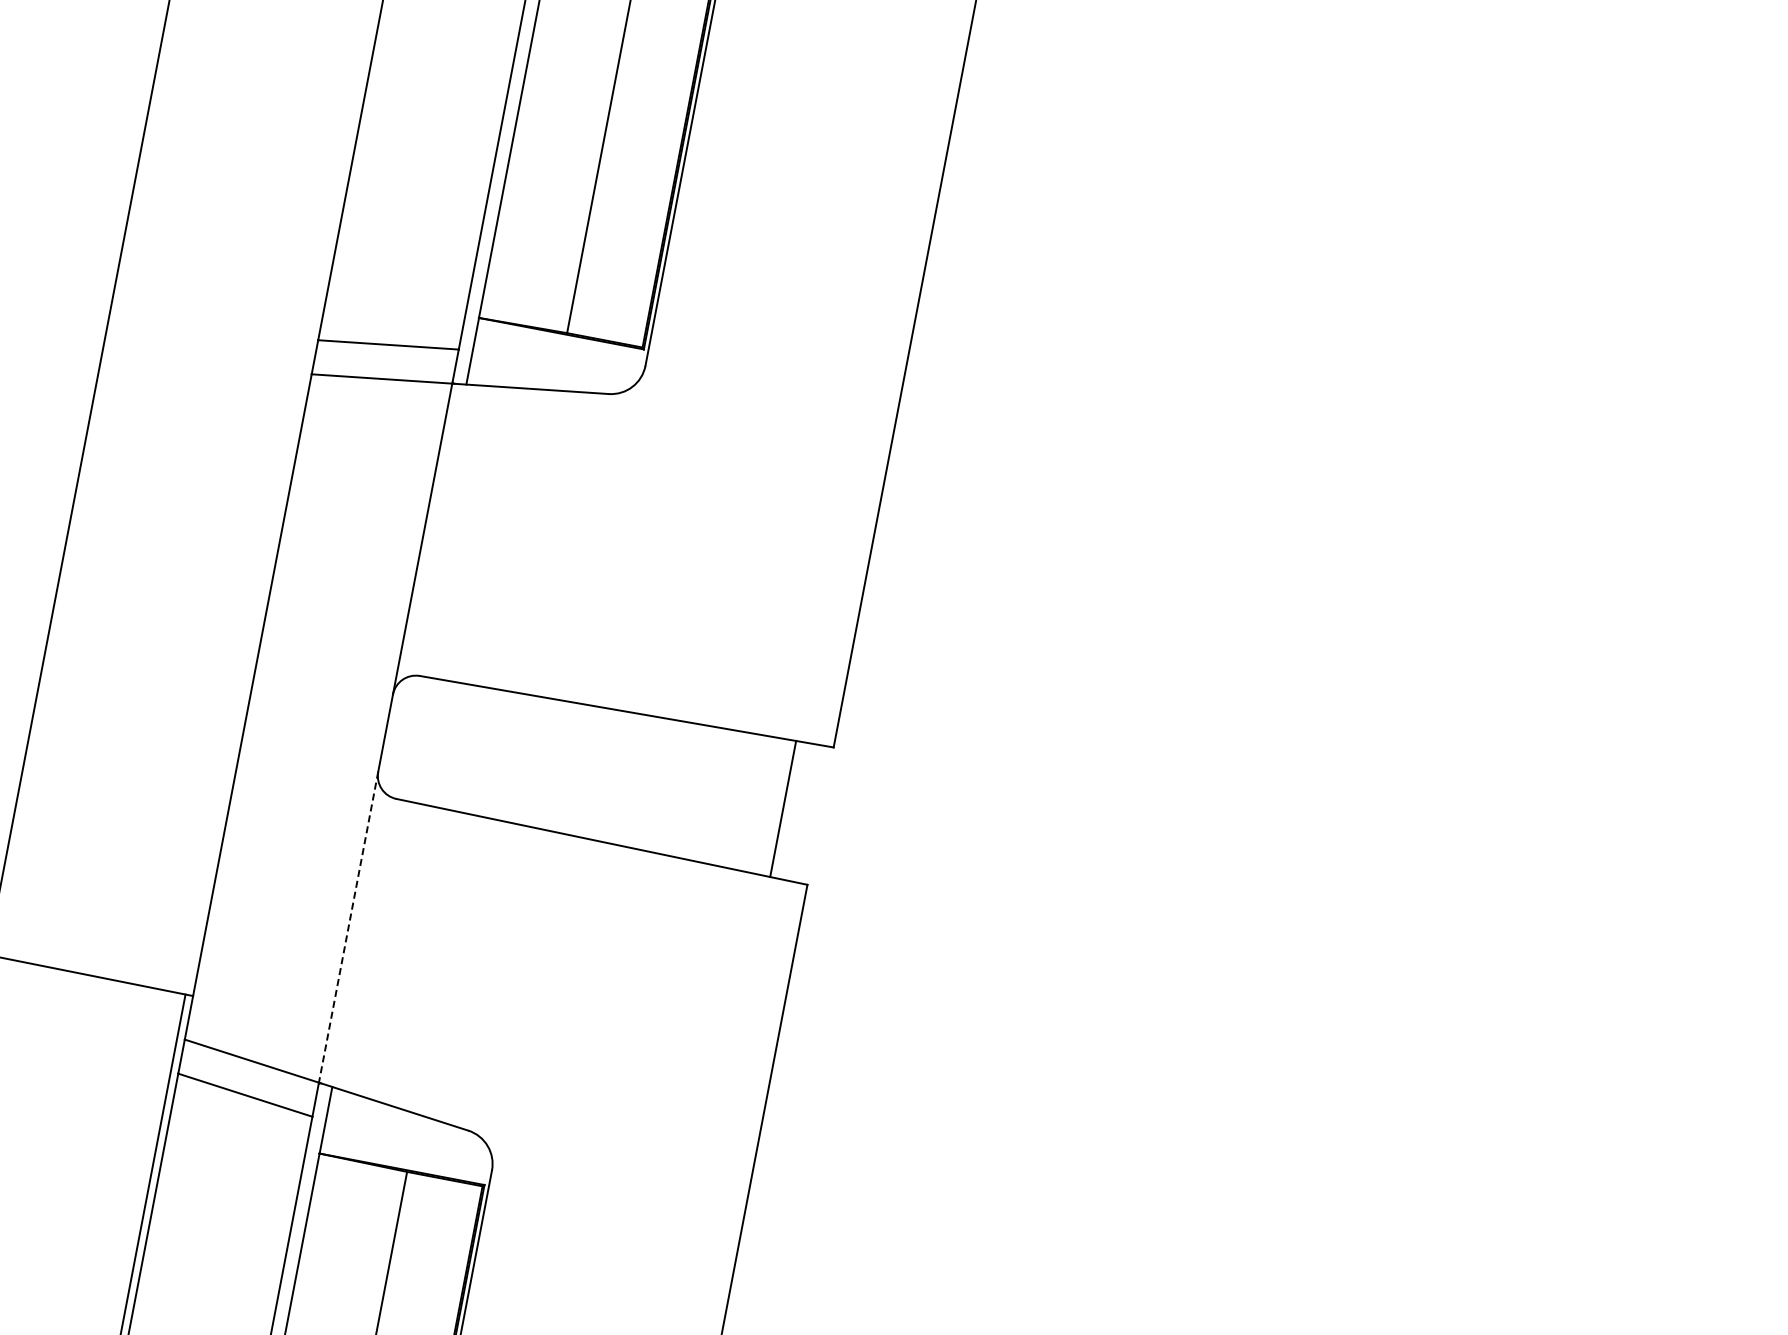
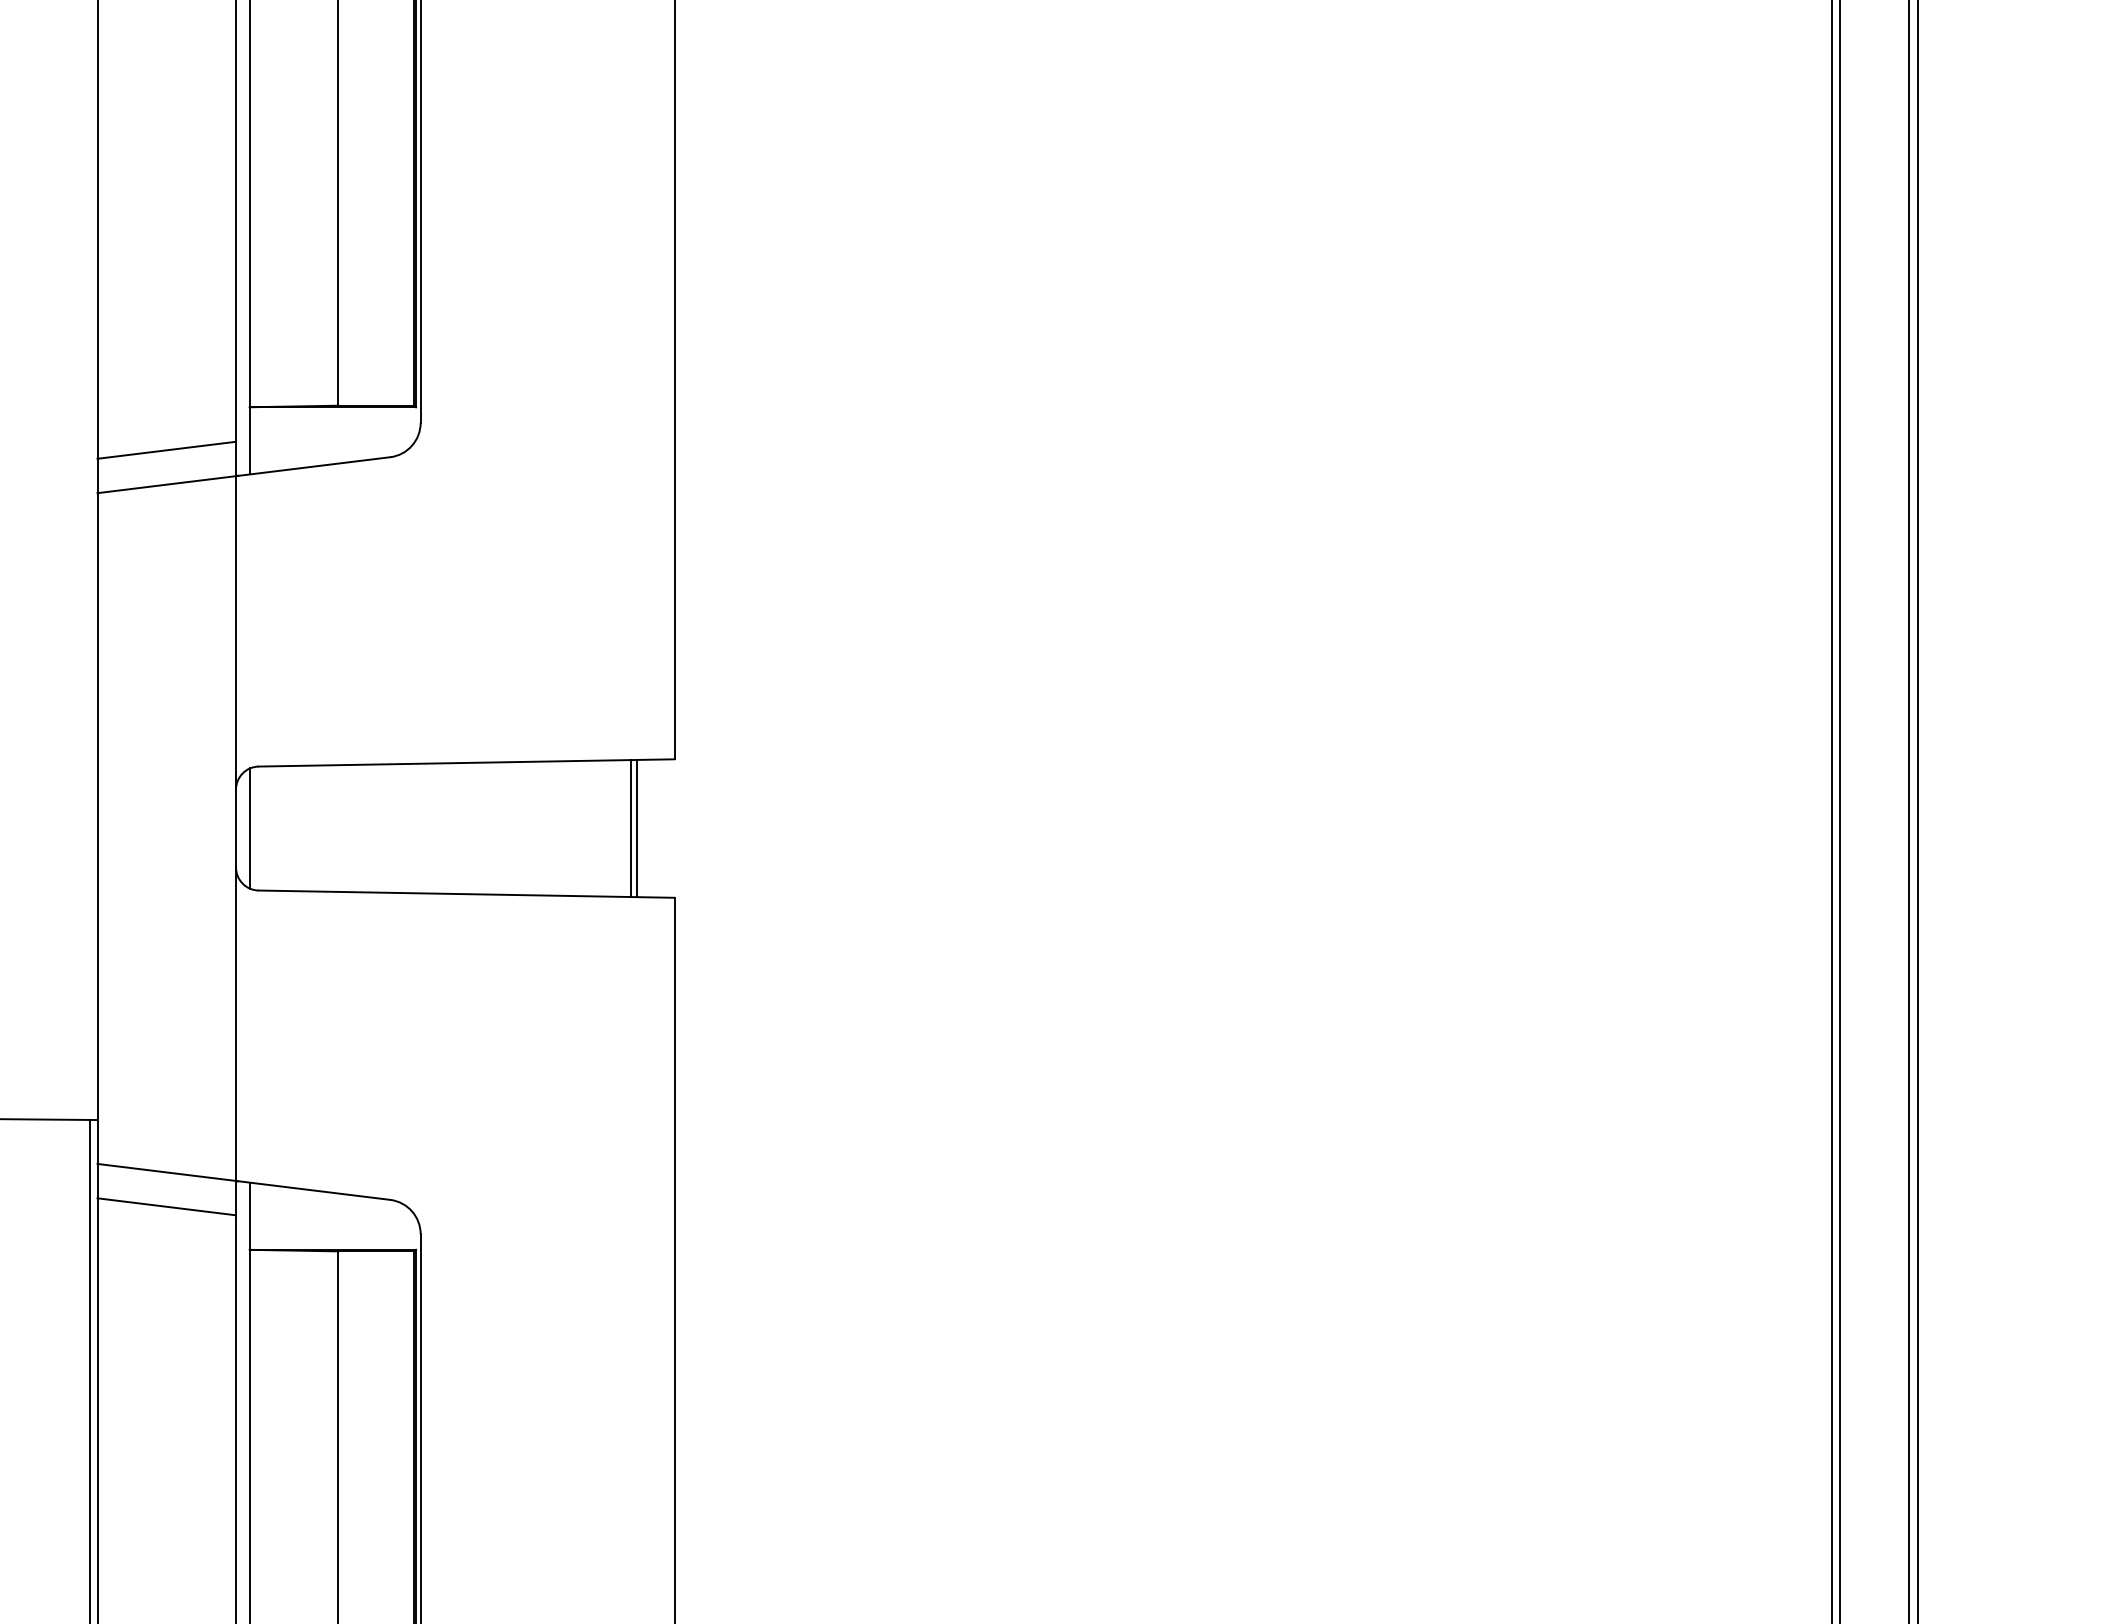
line: (398, 735) -> (249, 828), added
line: (776, 807) -> (630, 828), added
line: (349, 927) -> (236, 1024), dashed -> solid

